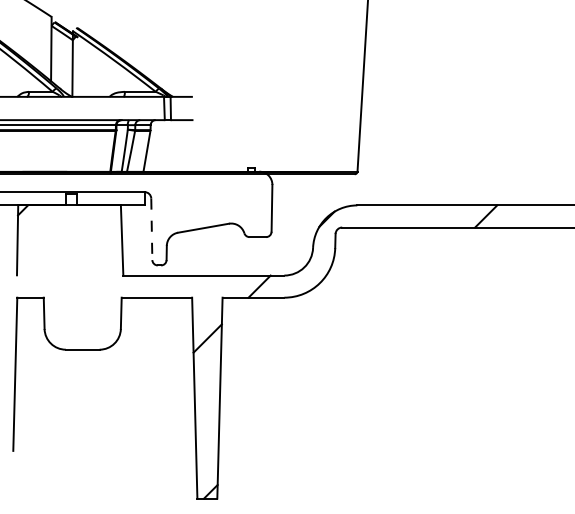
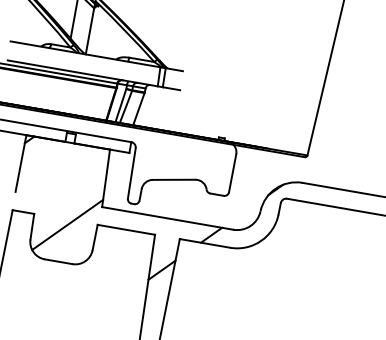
line: (151, 229) -> (131, 173), dashed -> solid
line: (85, 303) -> (67, 224), added

